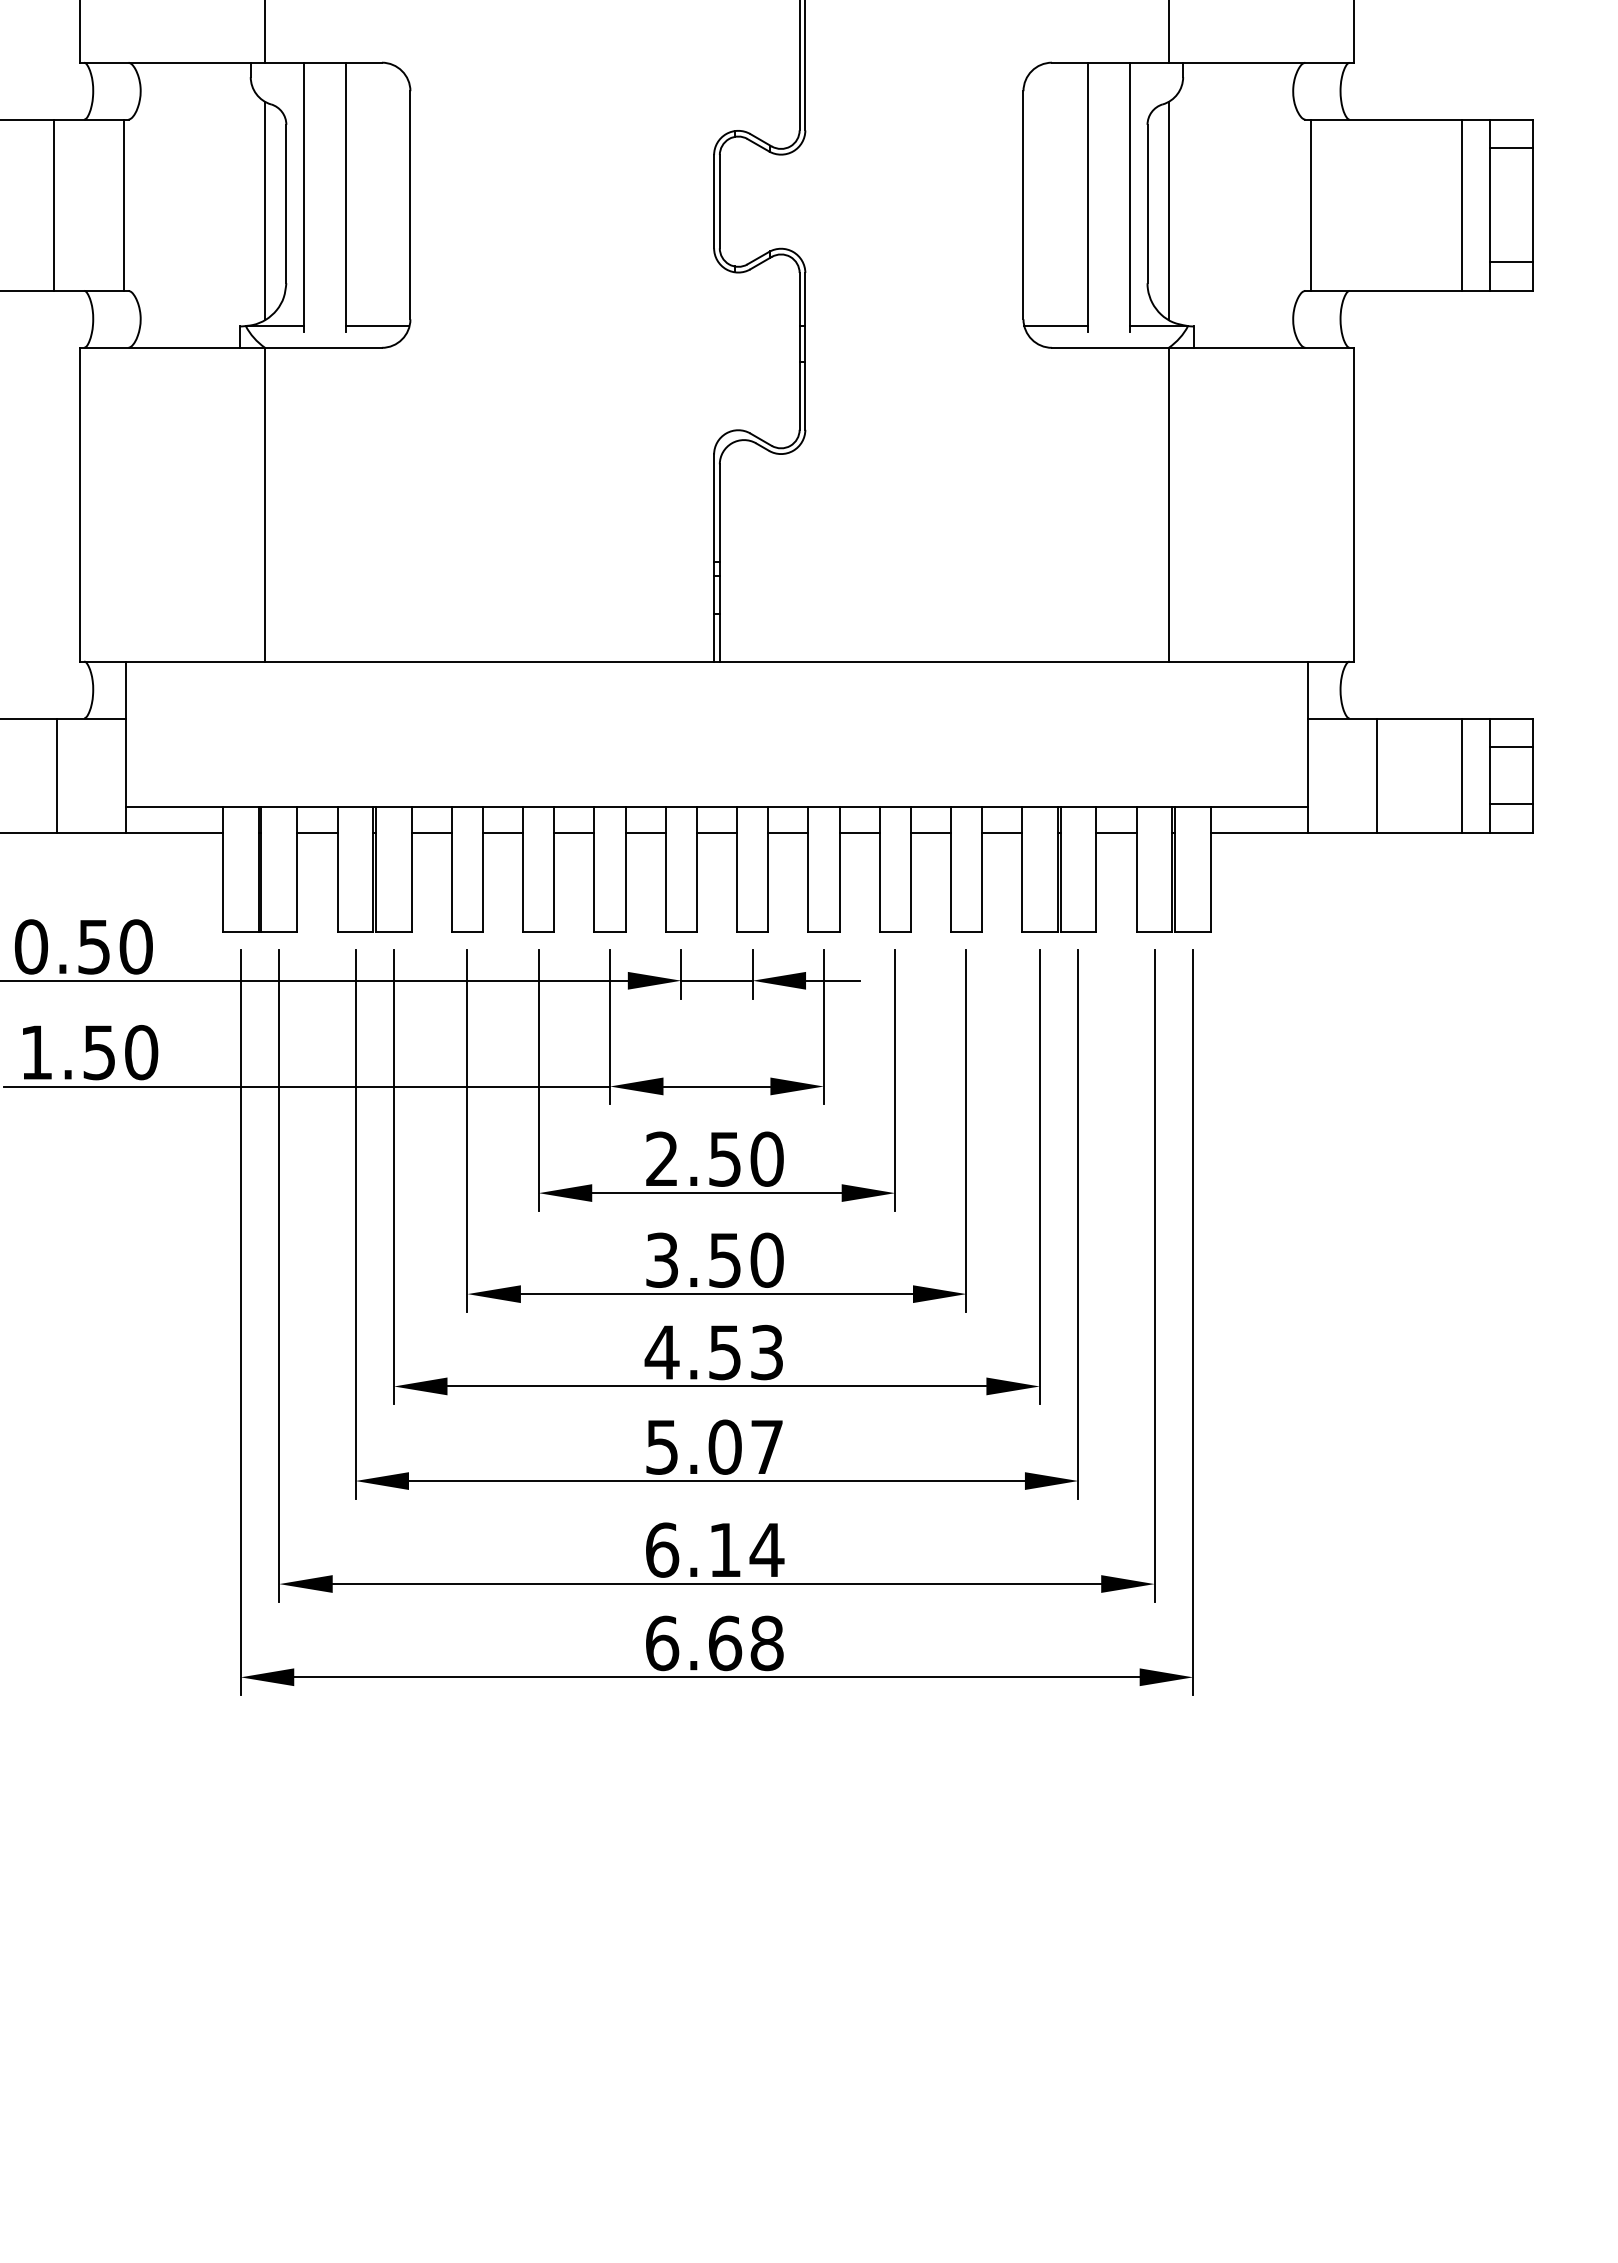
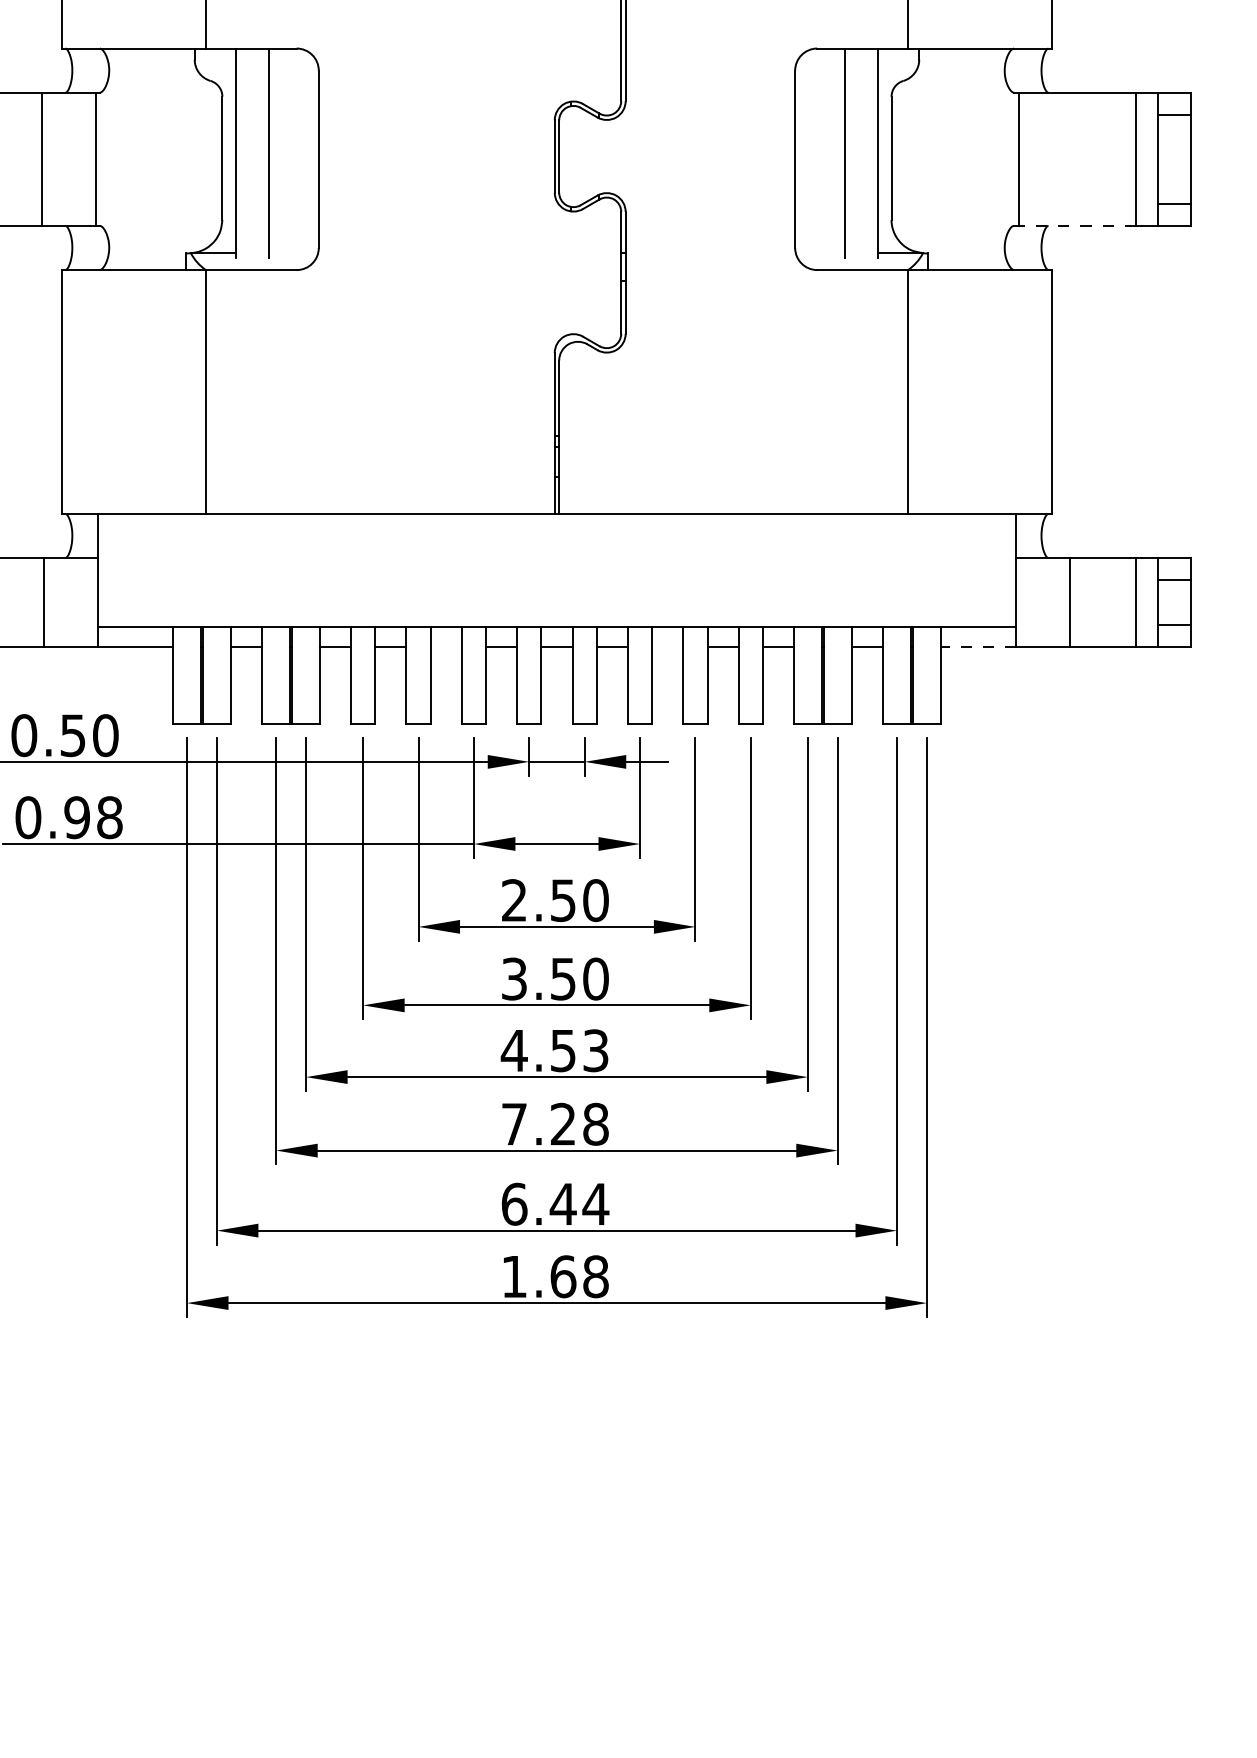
line: (265, 210) -> (206, 163), removed
line: (1168, 210) -> (907, 163), removed
line: (1386, 290) -> (1077, 225), solid -> dashed
line: (377, 326) -> (293, 253), removed
line: (1055, 326) -> (820, 253), removed
line: (574, 832) -> (446, 646), removed
line: (859, 832) -> (667, 646), removed
line: (1258, 832) -> (977, 646), solid -> dashed
text: (89, 1052) -> (69, 817), 1.50 -> 0.98
text: (714, 1446) -> (555, 1123), 5.07 -> 7.28
text: (724, 1549) -> (562, 1203), 6.14 -> 6.44
text: (662, 1643) -> (514, 1276), 6.68 -> 1.68

